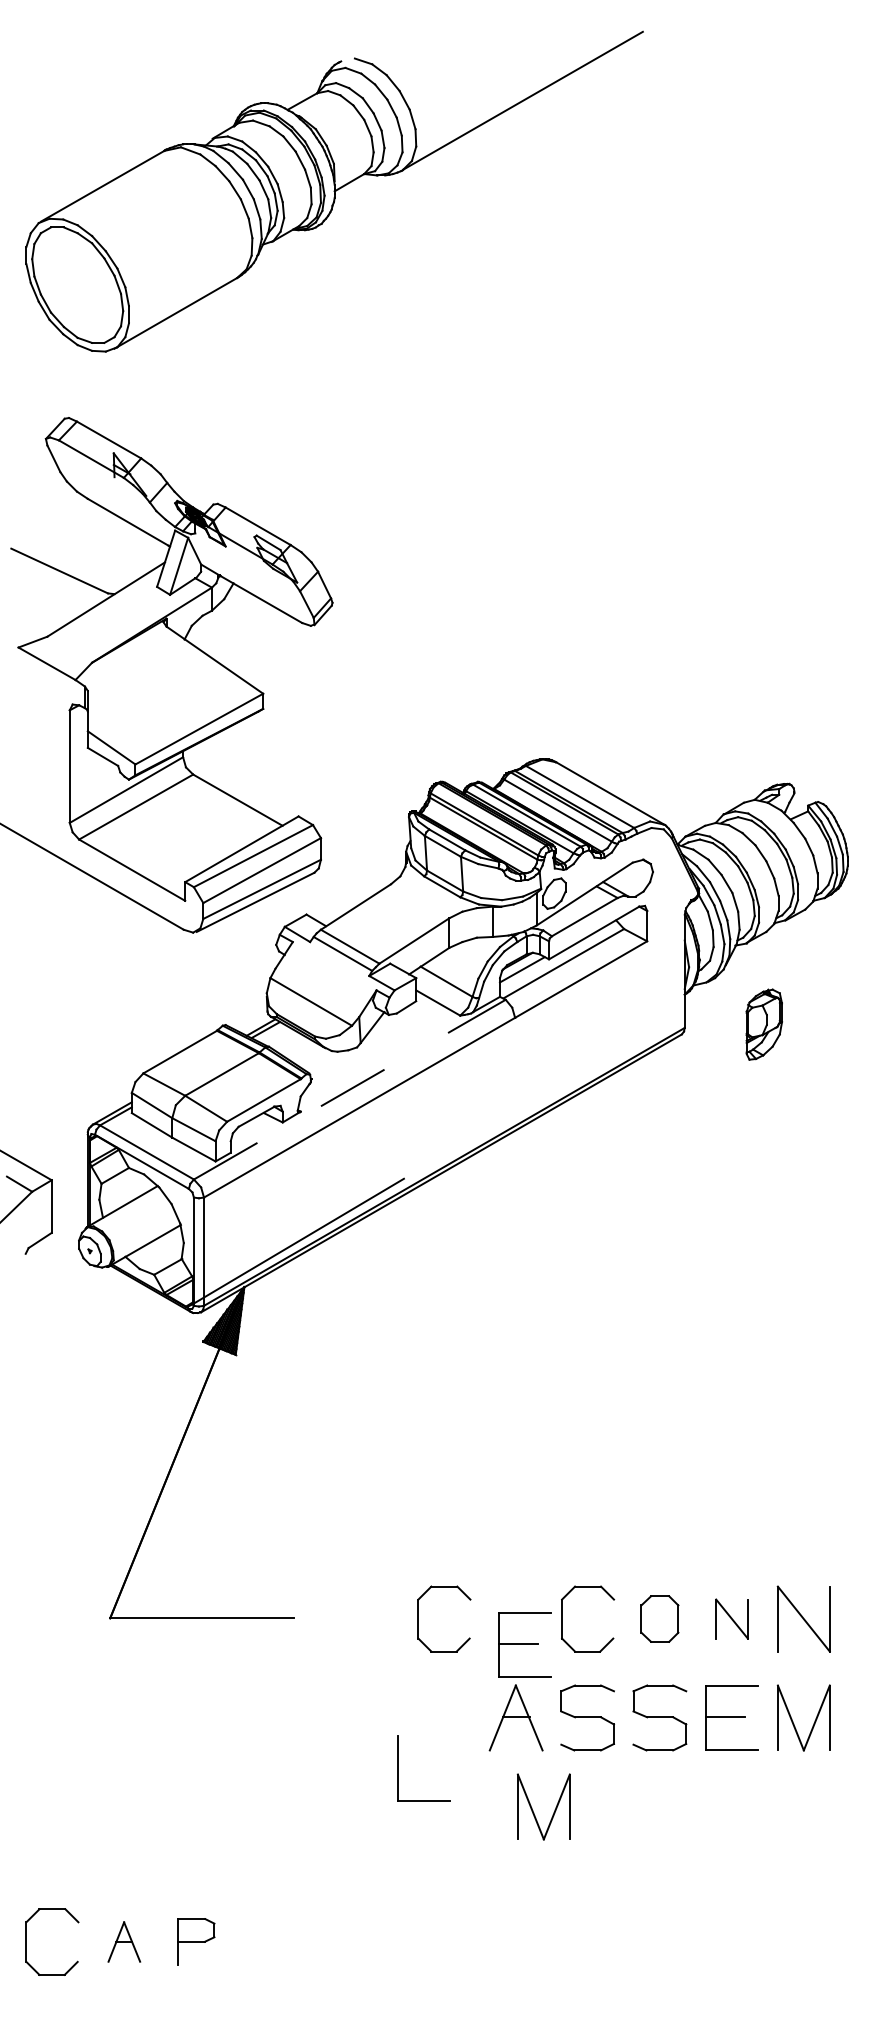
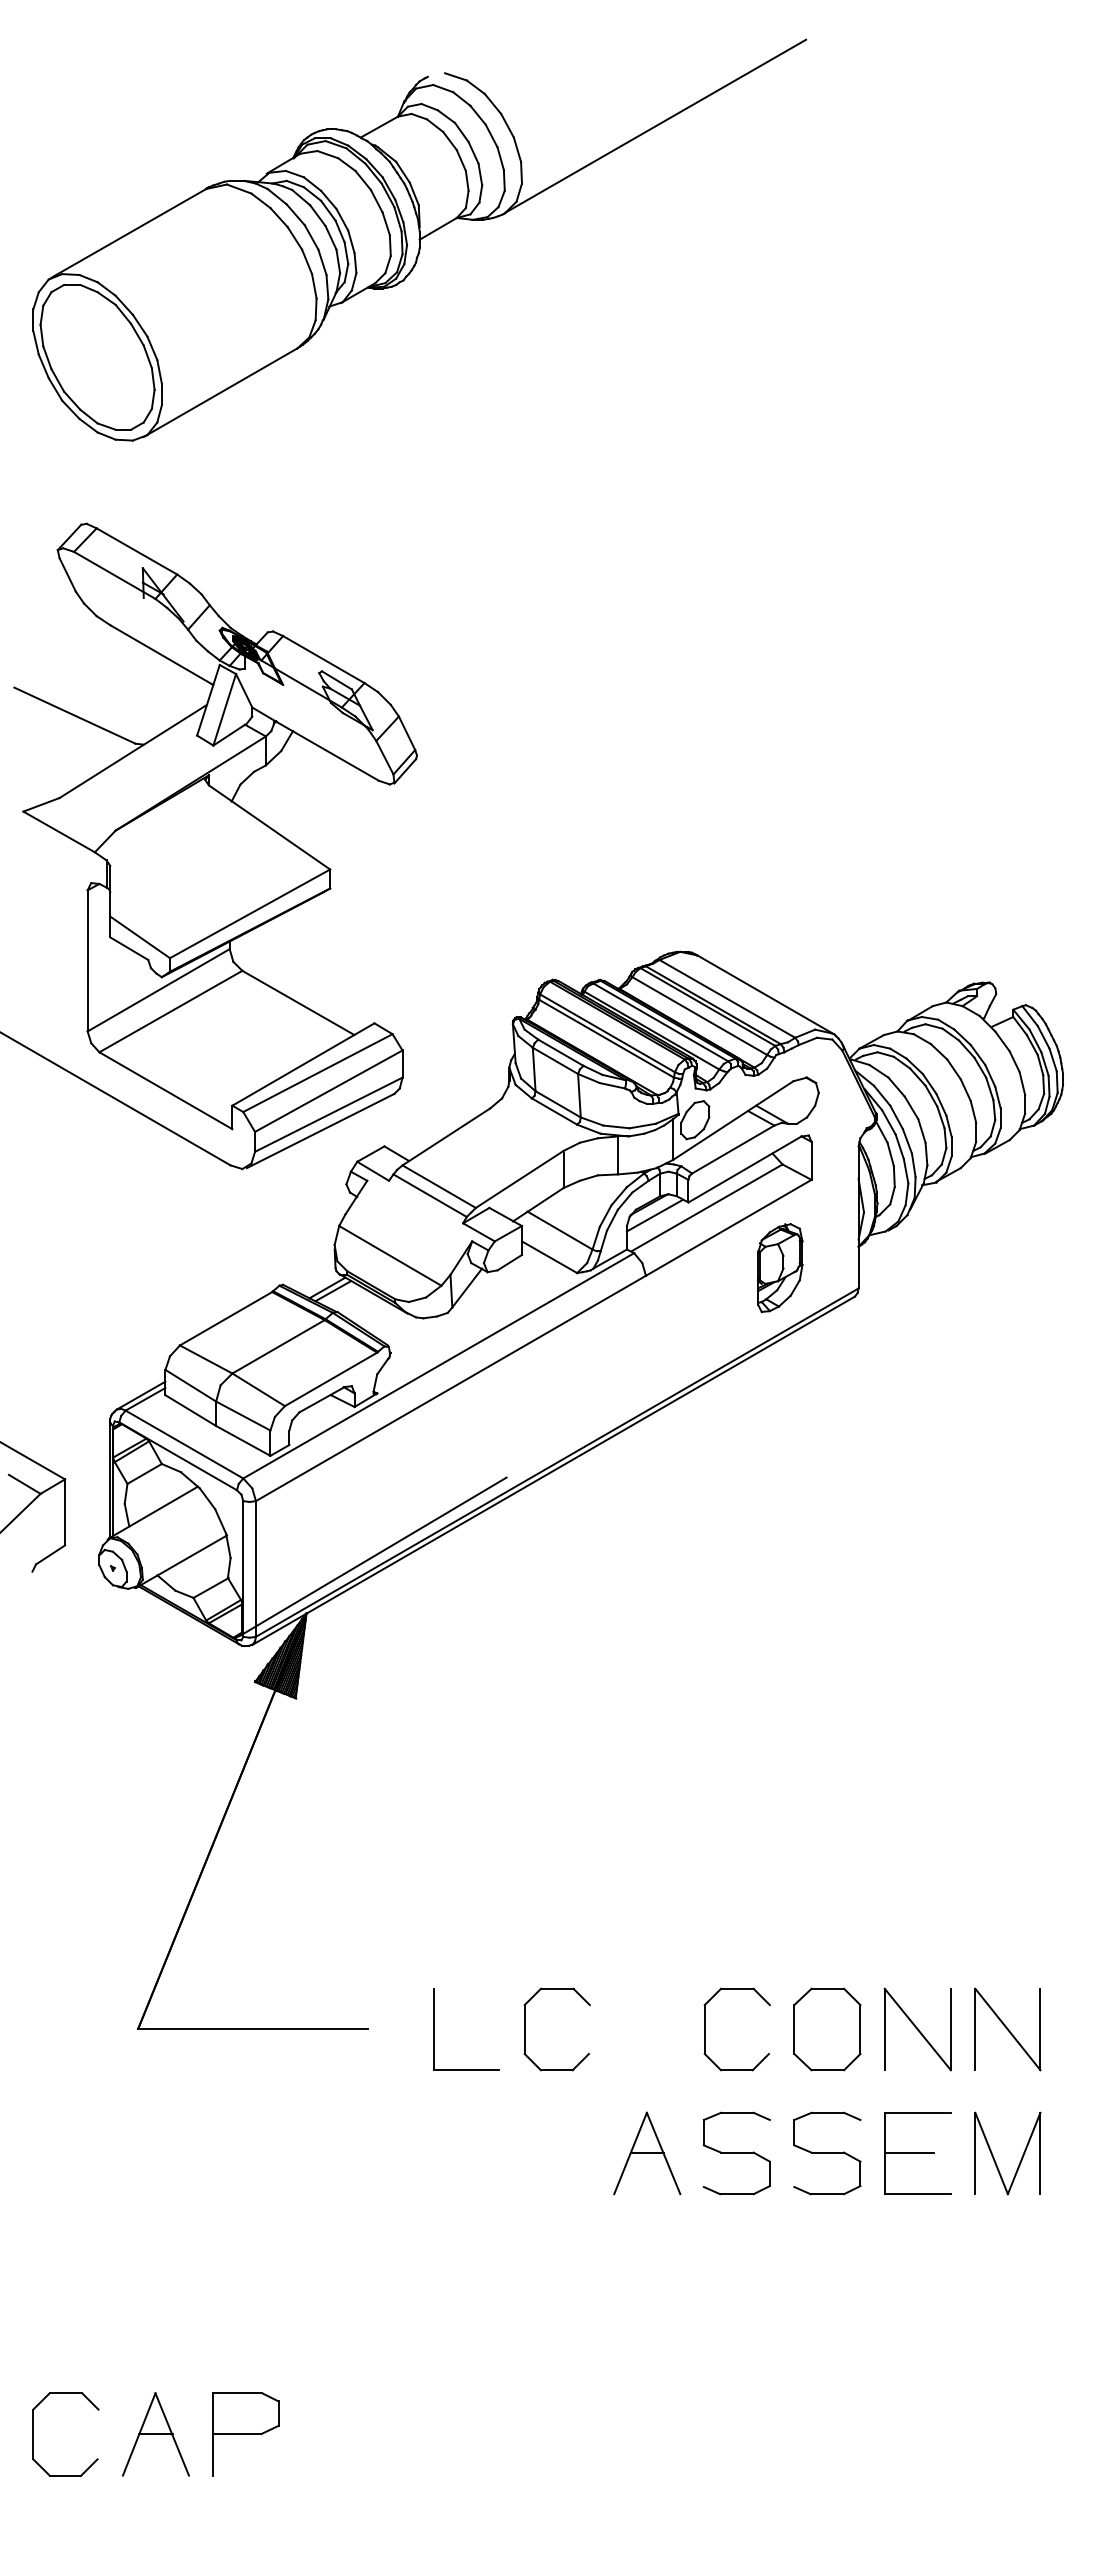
part: (763, 1024) -> (779, 1267), moved
line: (349, 1089) -> (438, 1365), dashed -> solid
part: (659, 1618) -> (826, 2028), size x1.43
part: (731, 1618) -> (917, 2028), size x1.67
part: (524, 1644) -> (657, 2061), removed
part: (398, 1768) -> (434, 2030), moved
part: (533, 1810) -> (668, 2269), removed
part: (124, 1941) -> (156, 2433), size x1.67
part: (196, 1941) -> (246, 2433), size x1.43

